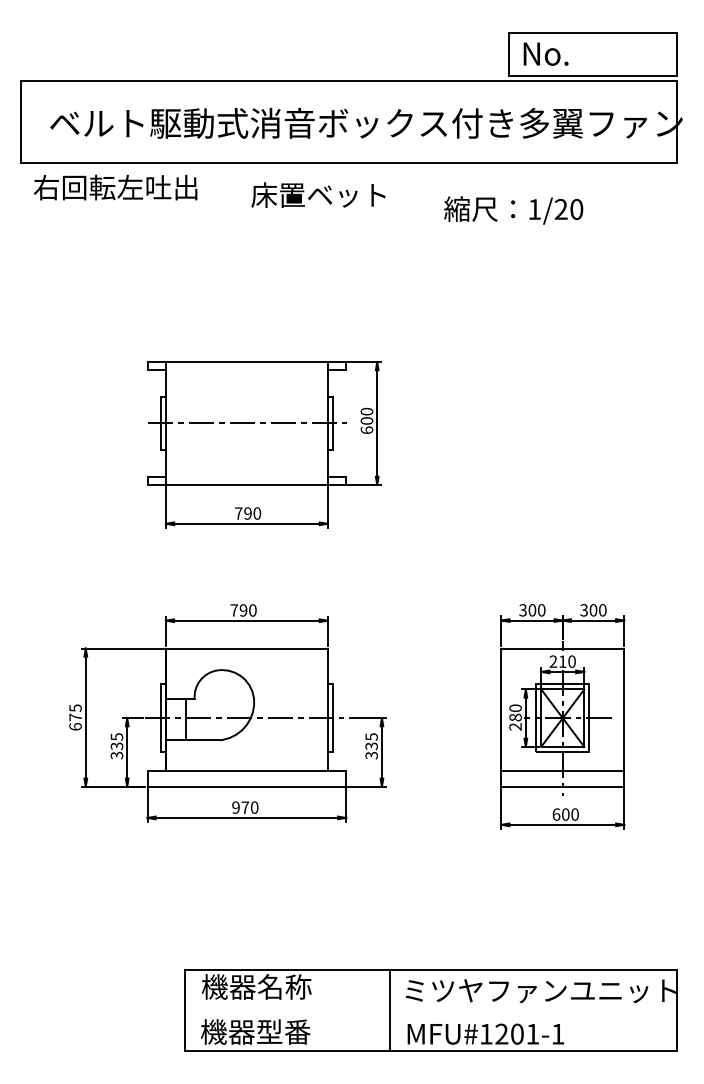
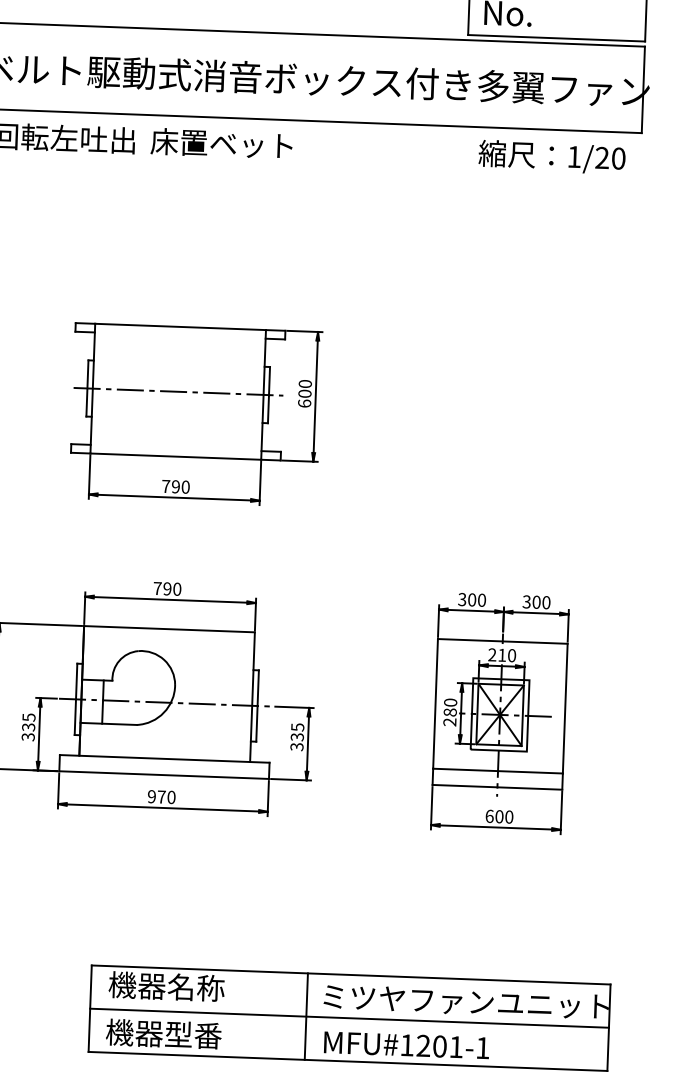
text: (318, 194) -> (221, 143), moved
text: (513, 210) -> (551, 157), moved
line: (430, 1010) -> (349, 1018), added

